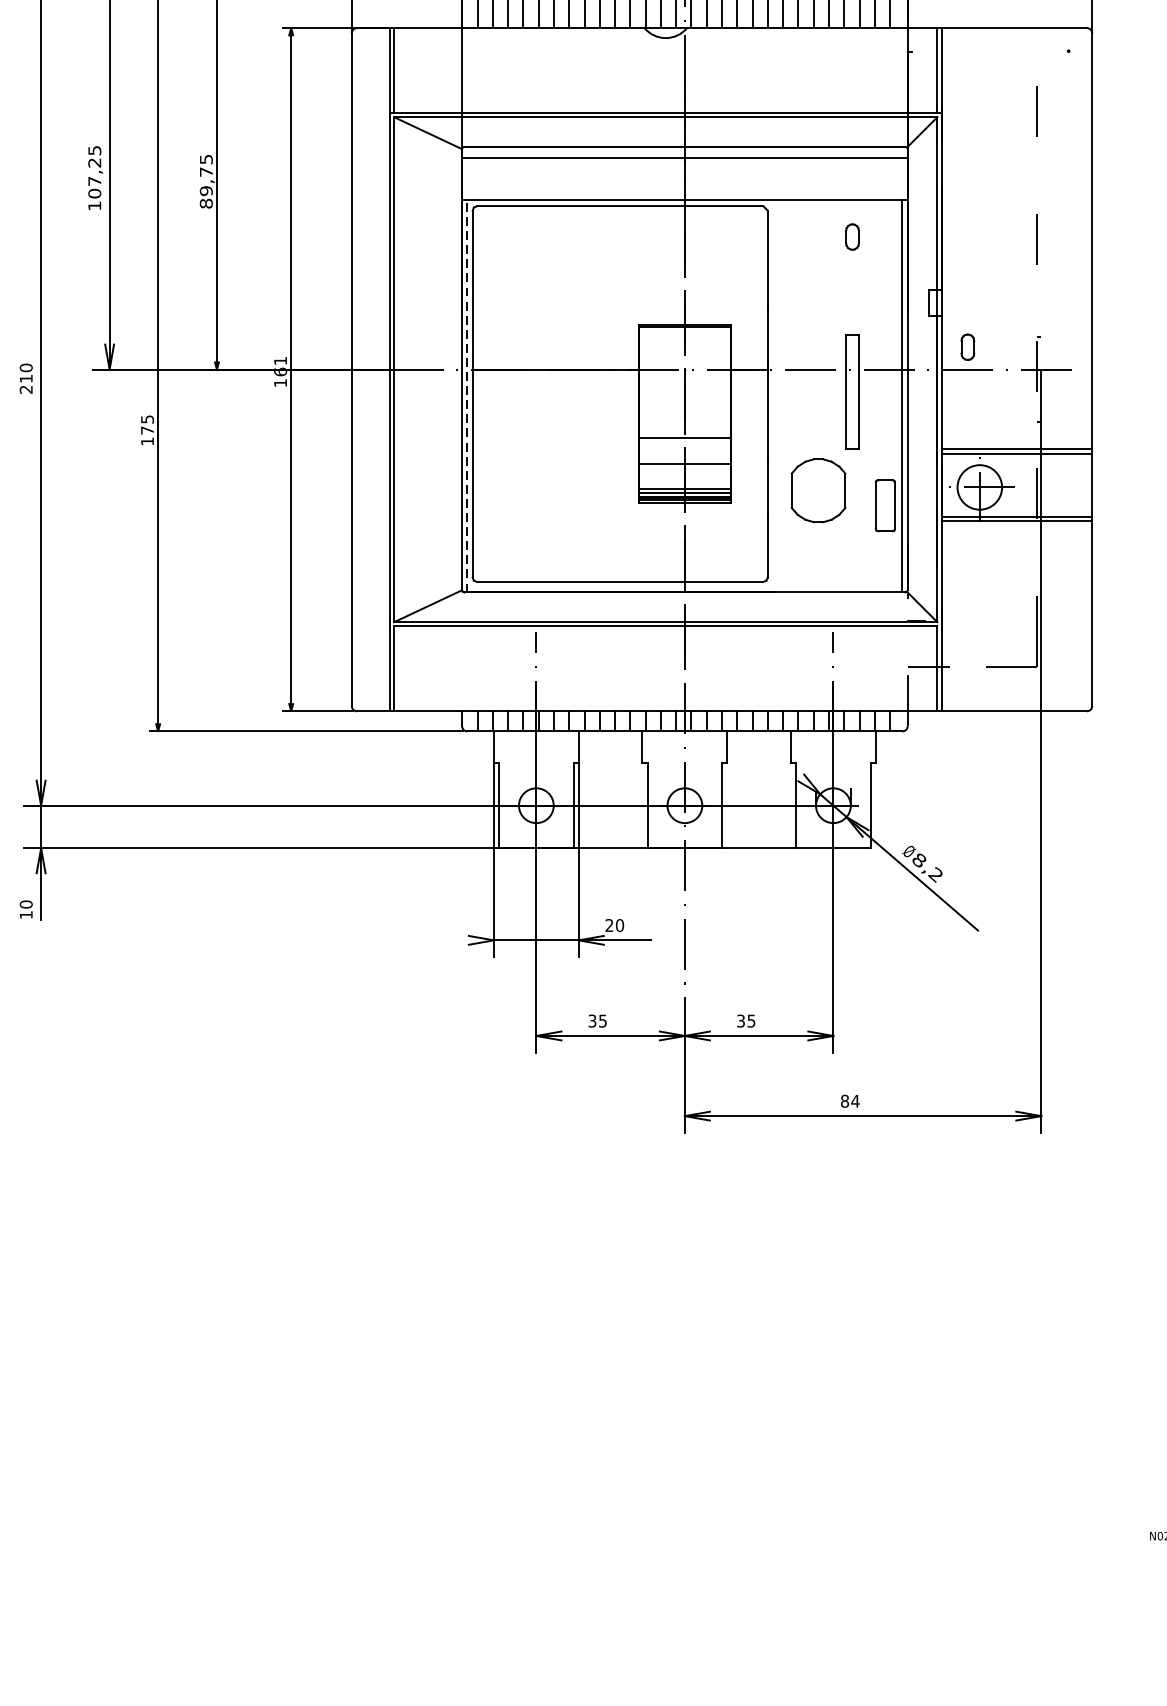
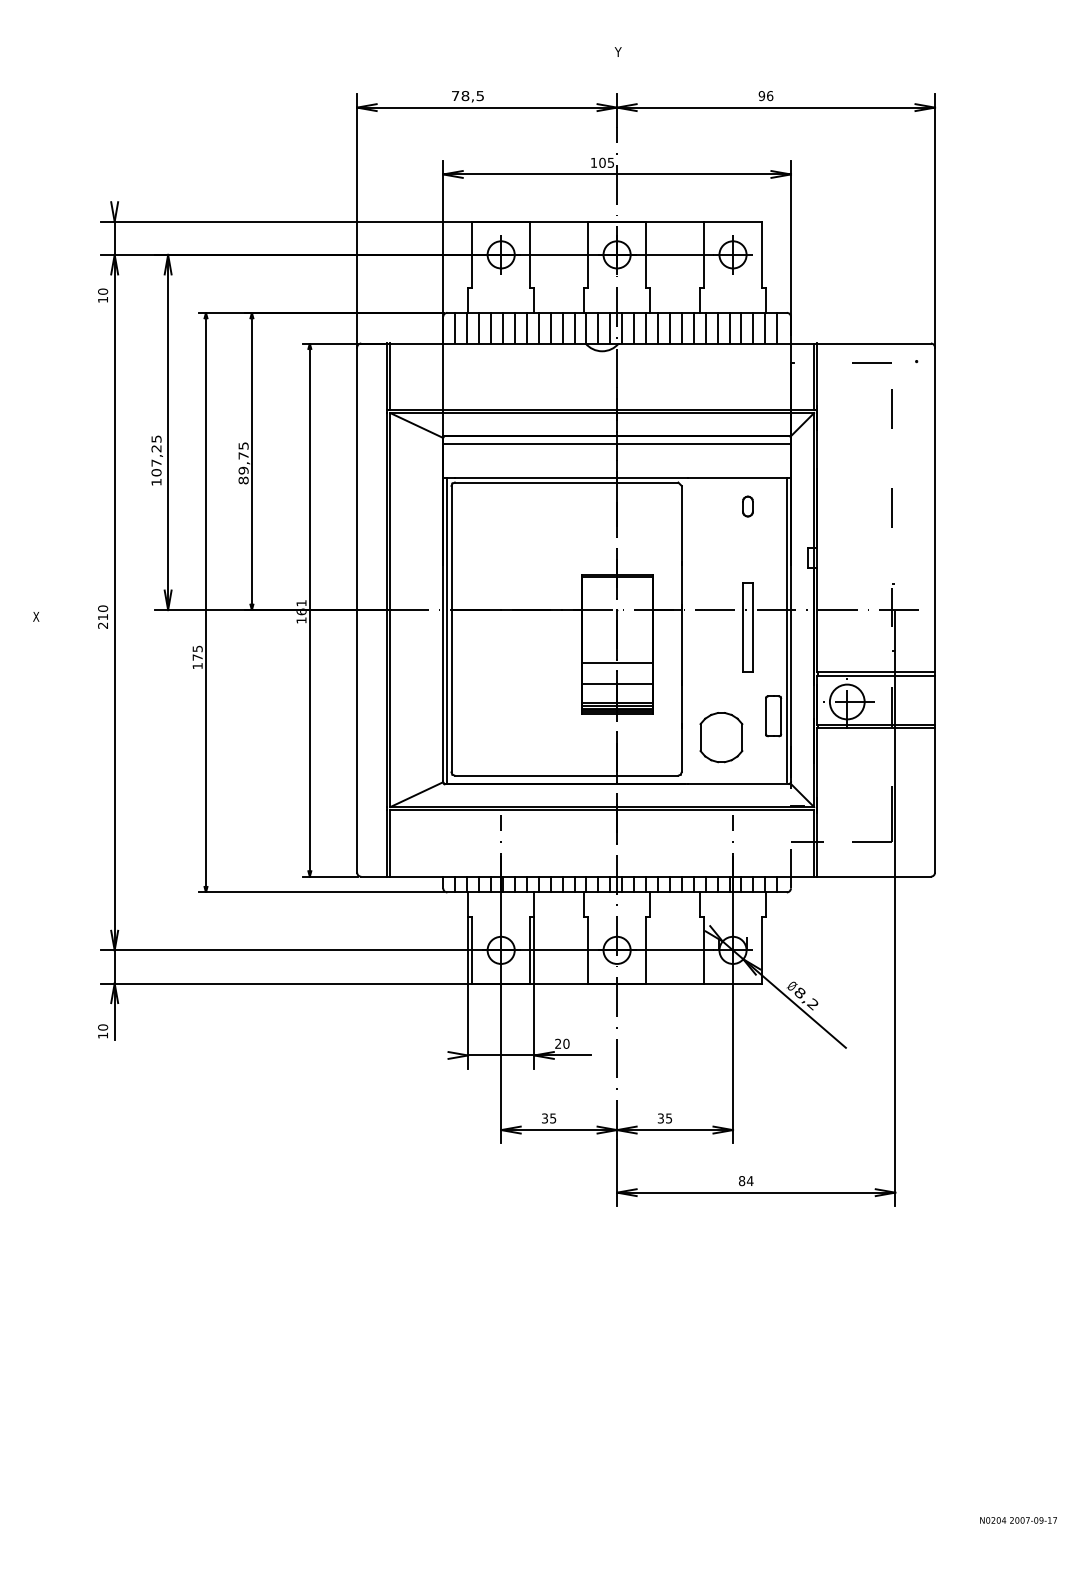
line: (1010, 52) -> (871, 362), added
part: (967, 347) -> (837, 592), removed
line: (467, 395) -> (447, 630), dashed -> solid
part: (818, 490) -> (721, 737), moved

